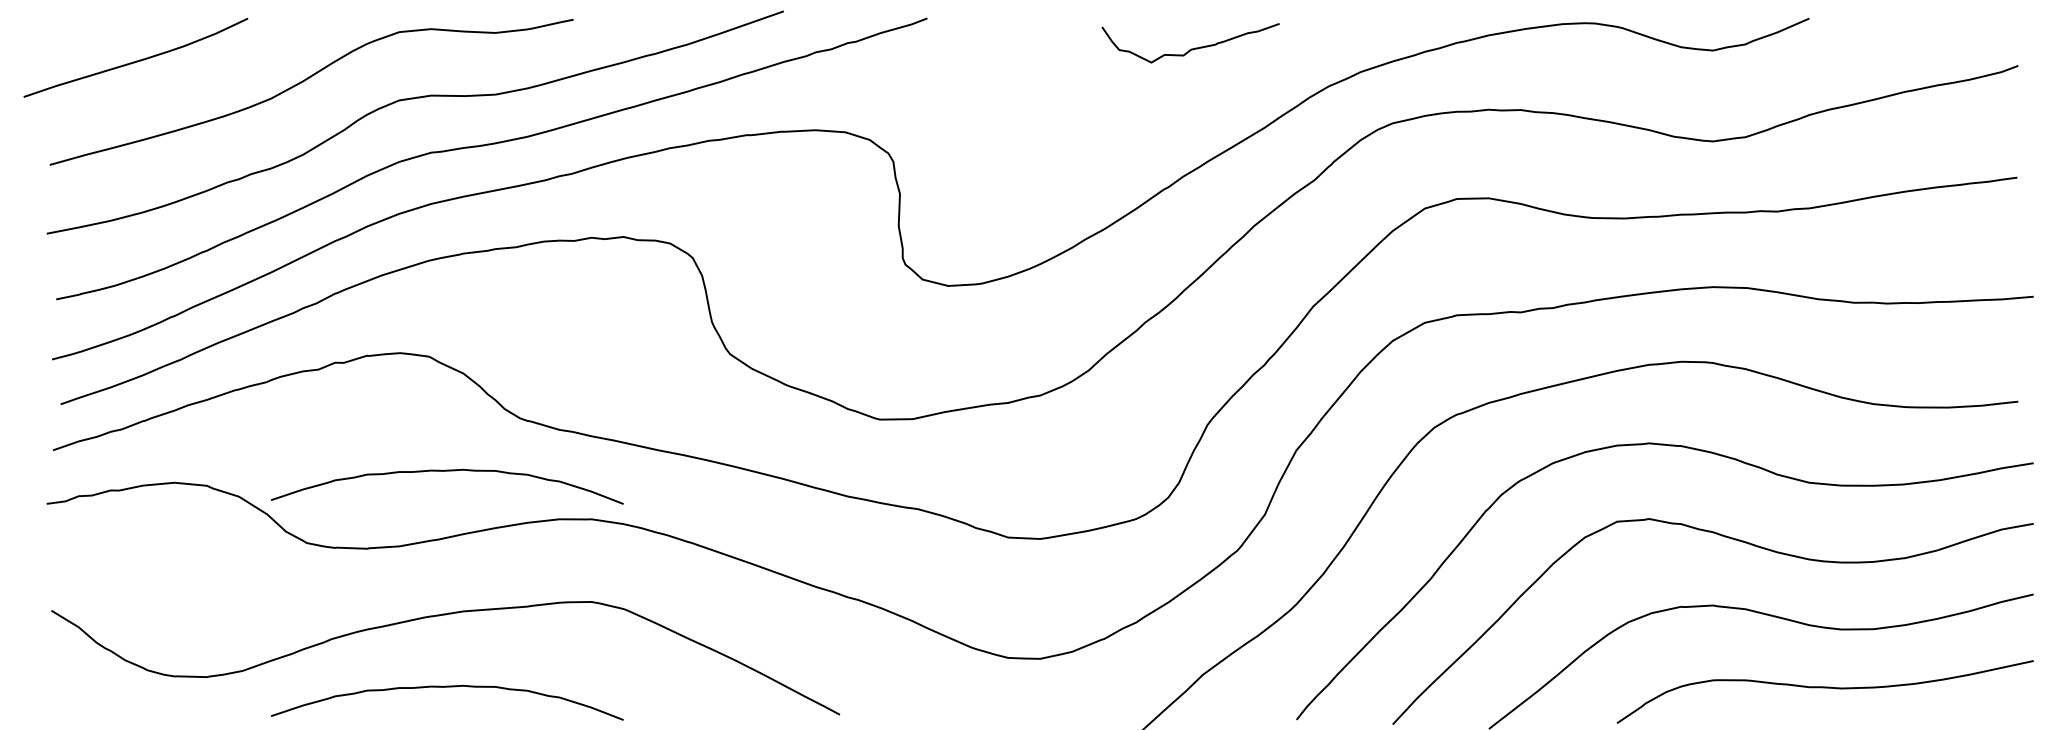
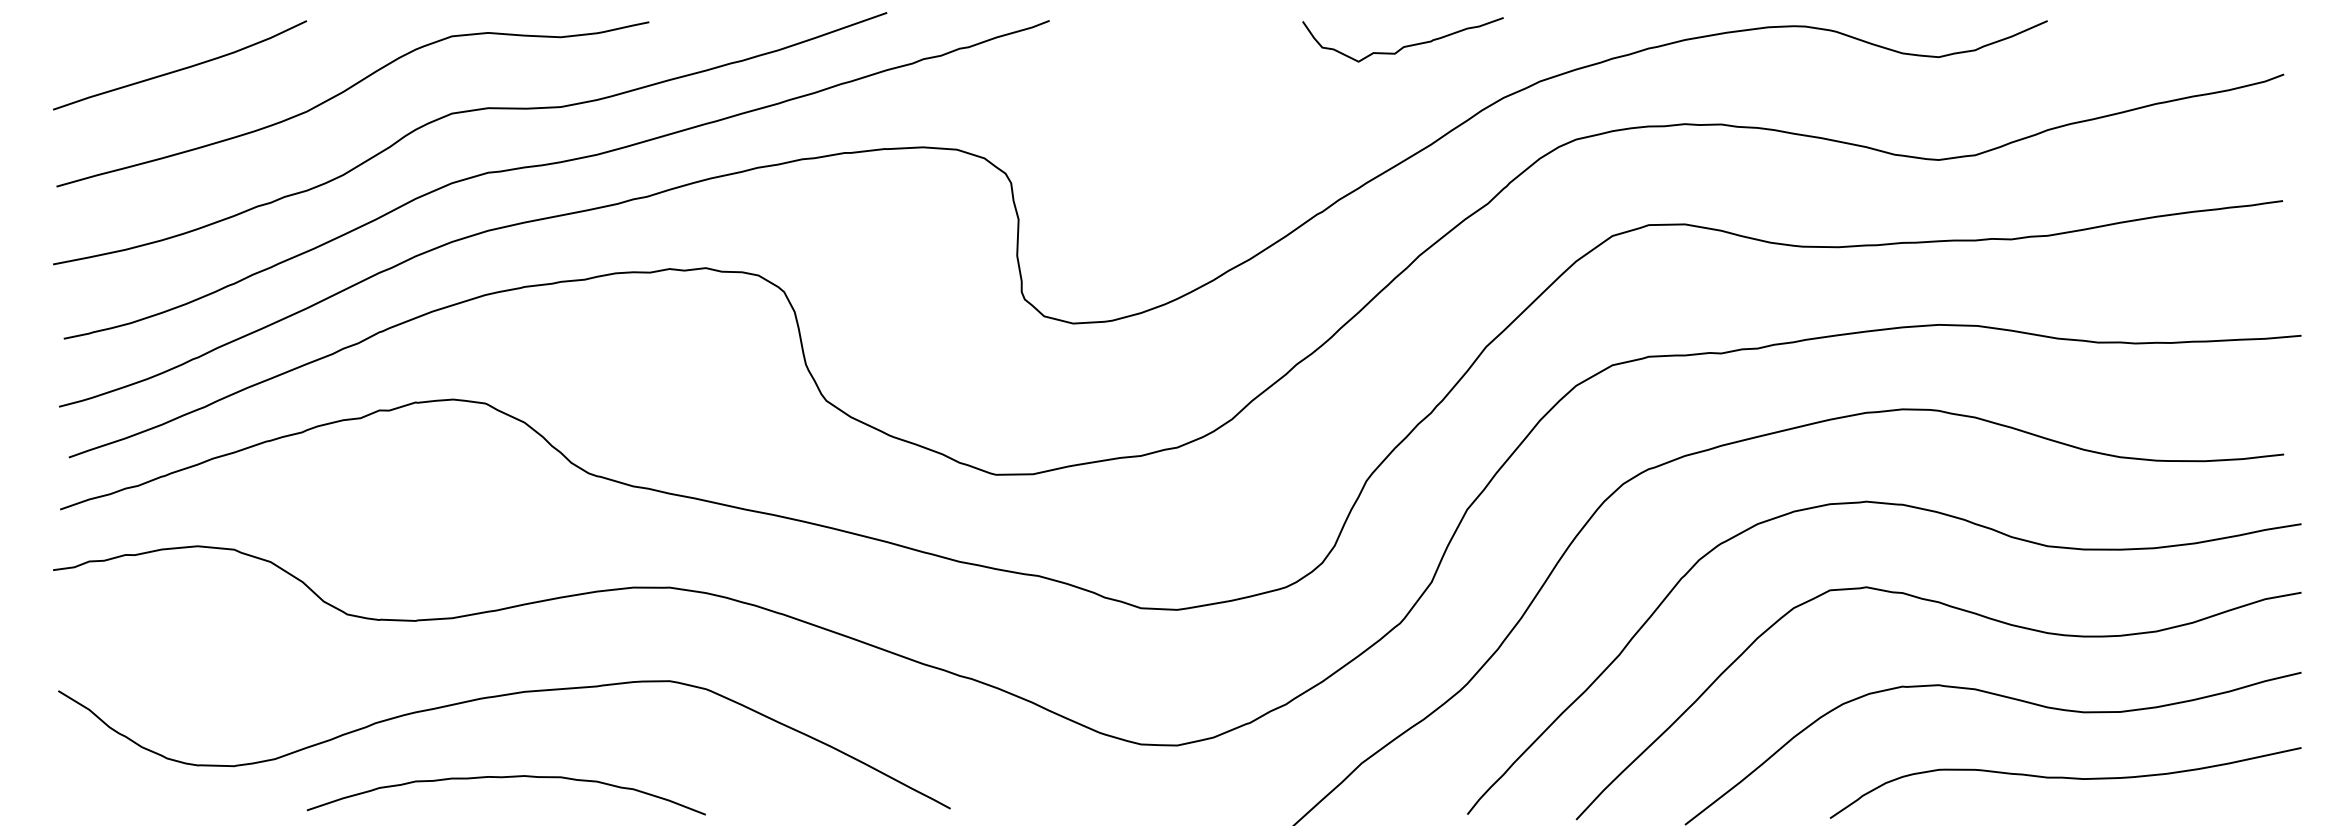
curve: (1191, 48) -> (1403, 45), moved
curve: (136, 60) -> (180, 68), moved
curve: (447, 471) -> (506, 533), removed

